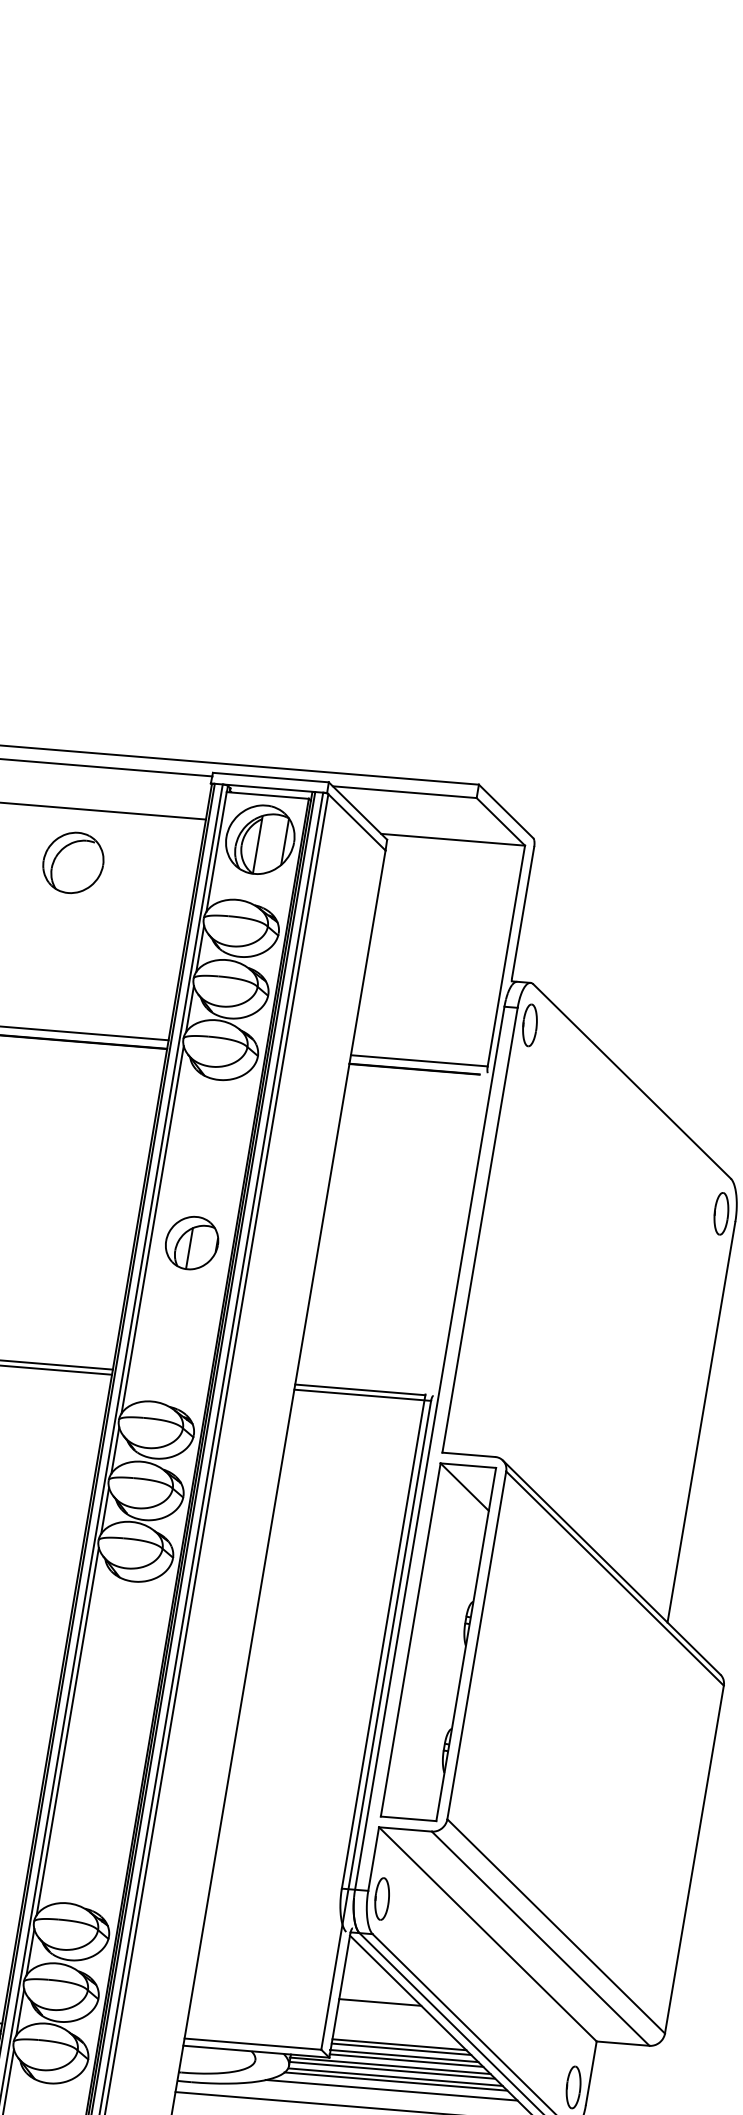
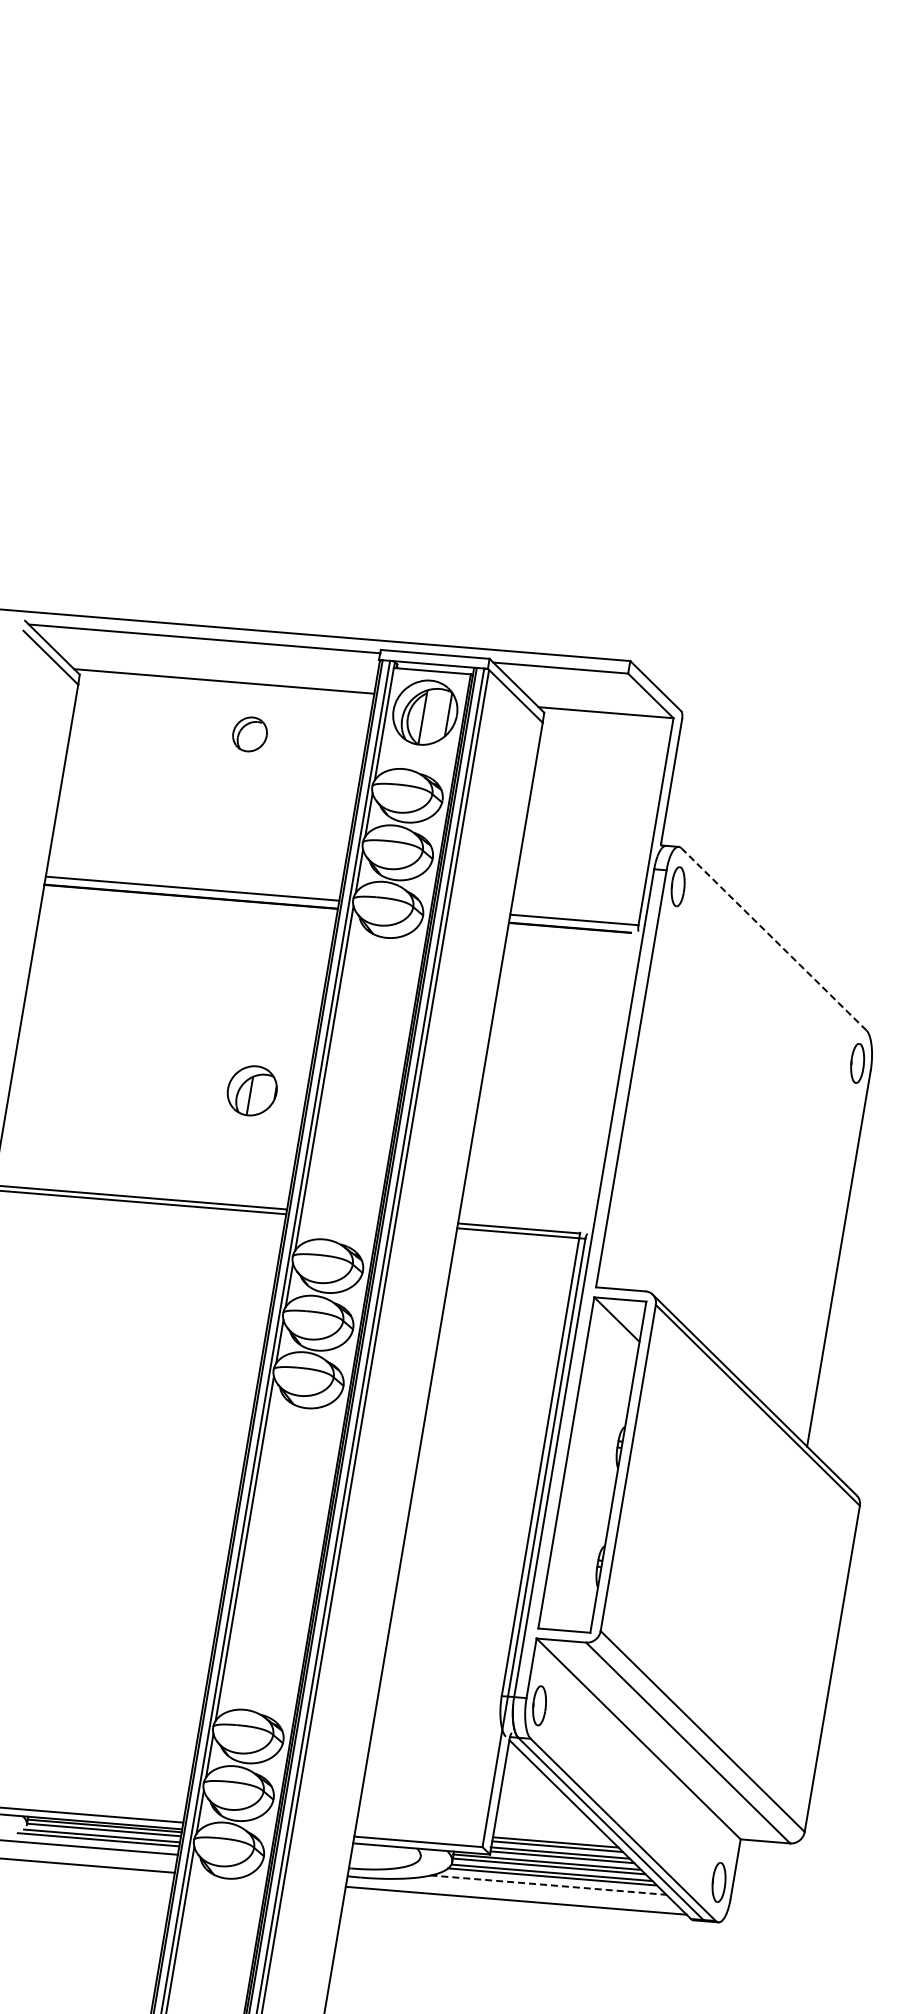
part: (72, 863) -> (249, 734), size x0.6
line: (631, 1081) -> (773, 939), solid -> dashed
part: (191, 1242) -> (251, 1090), moved
line: (379, 2002) -> (537, 1802), removed
line: (391, 2090) -> (548, 1885), solid -> dashed

